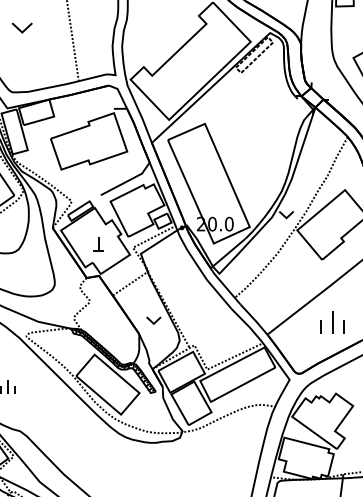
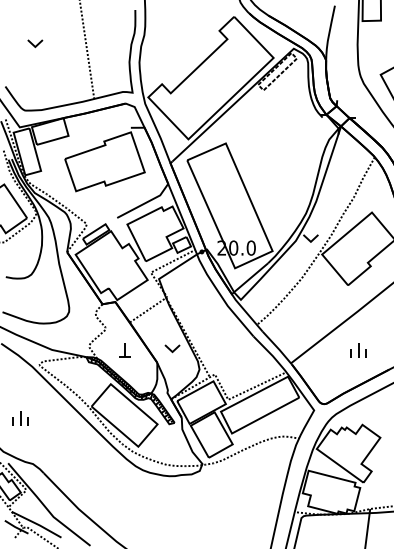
part: (22, 28) -> (35, 43), size x0.71
part: (98, 244) -> (124, 350), moved
part: (332, 322) -> (358, 350), size x0.62

